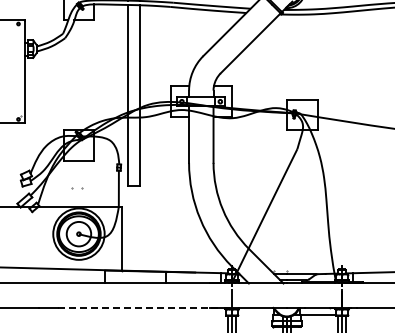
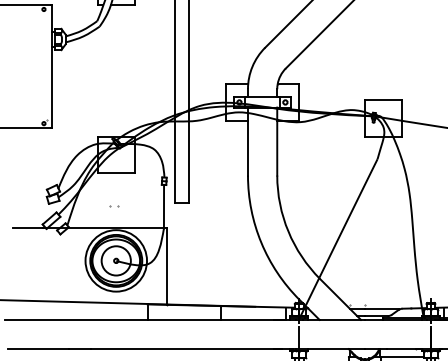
part: (77, 188) -> (114, 206), size x0.62
line: (134, 307) -> (182, 348), dashed -> solid

